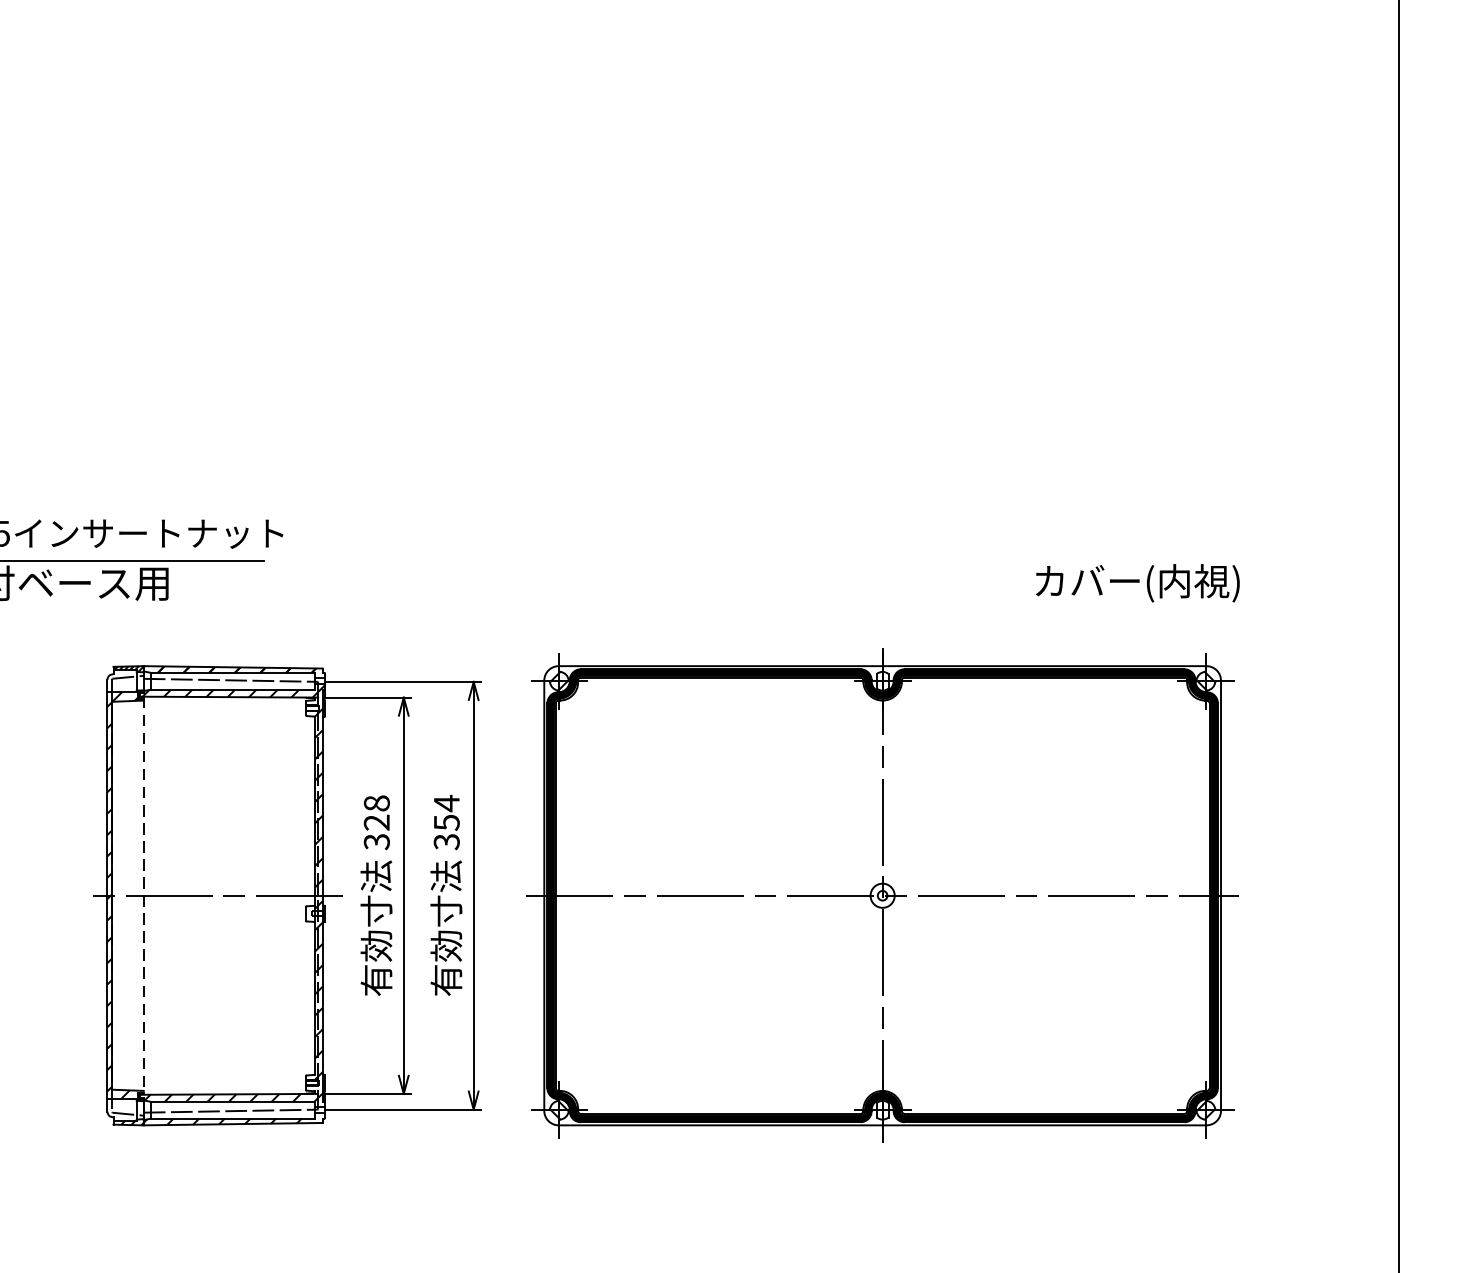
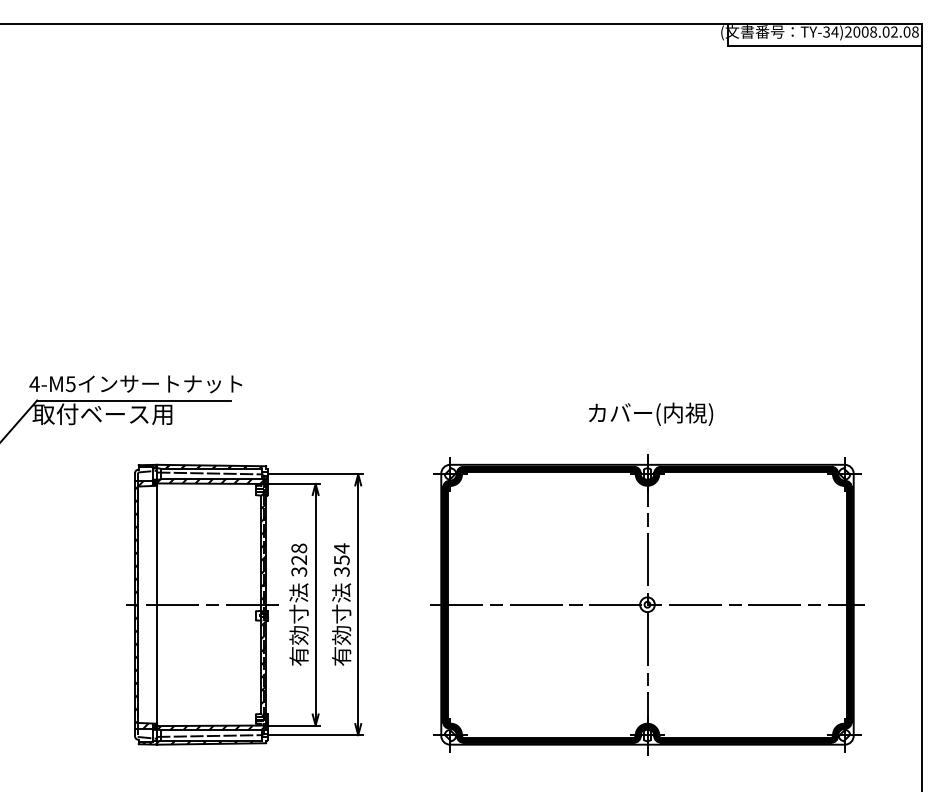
text: (1138, 581) -> (651, 413), moved
part: (882, 895) -> (647, 604), moved
line: (144, 896) -> (157, 605), dashed -> solid

